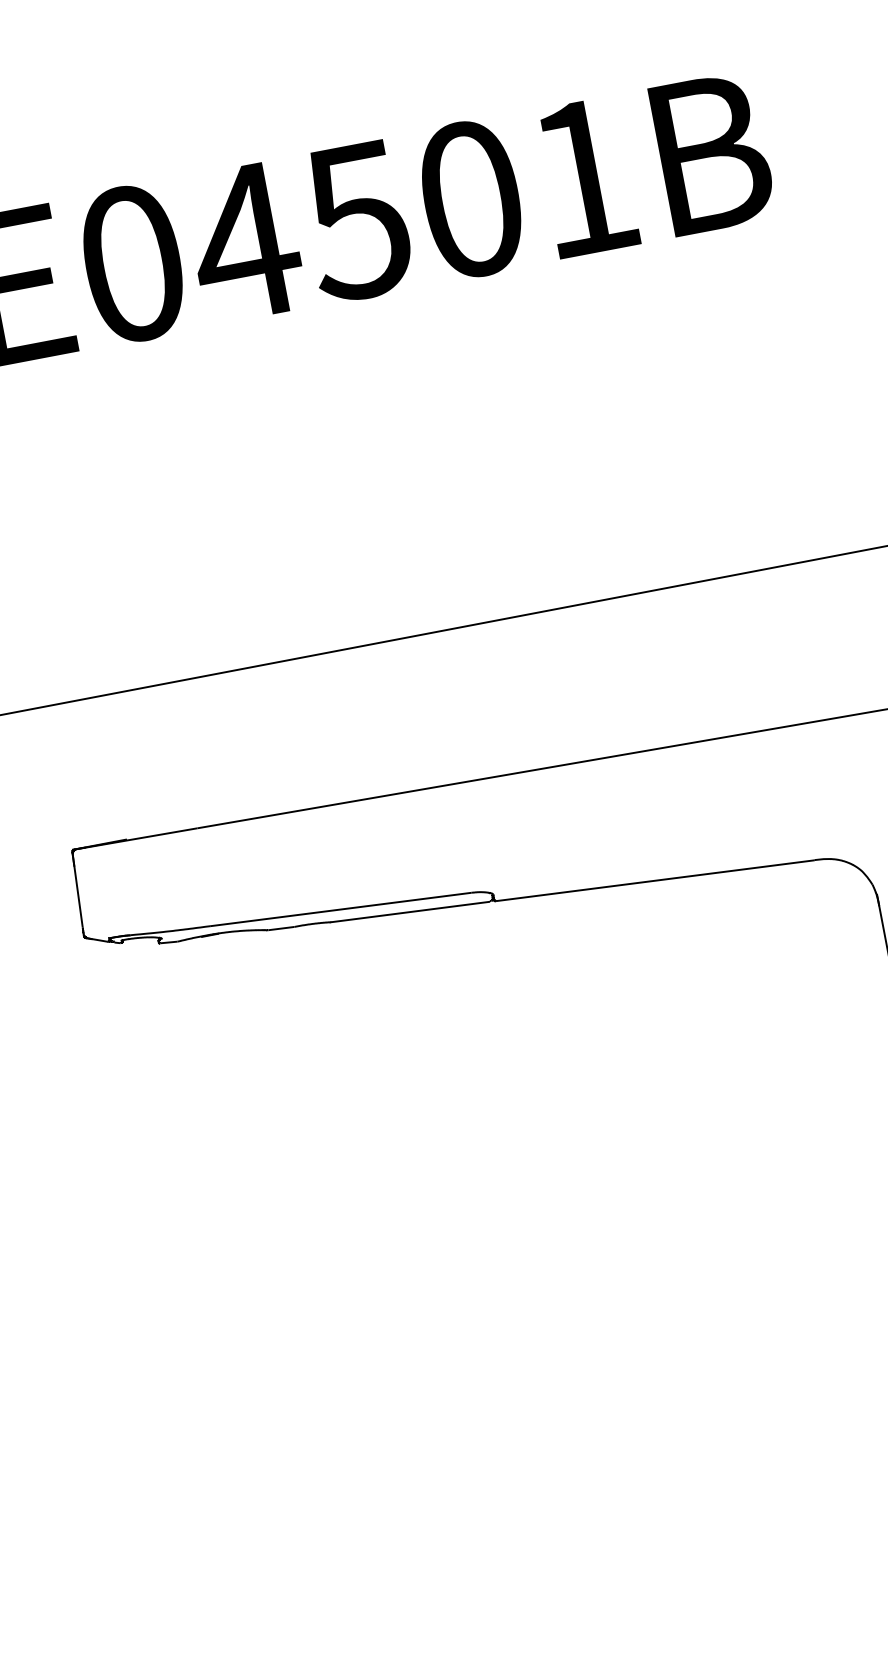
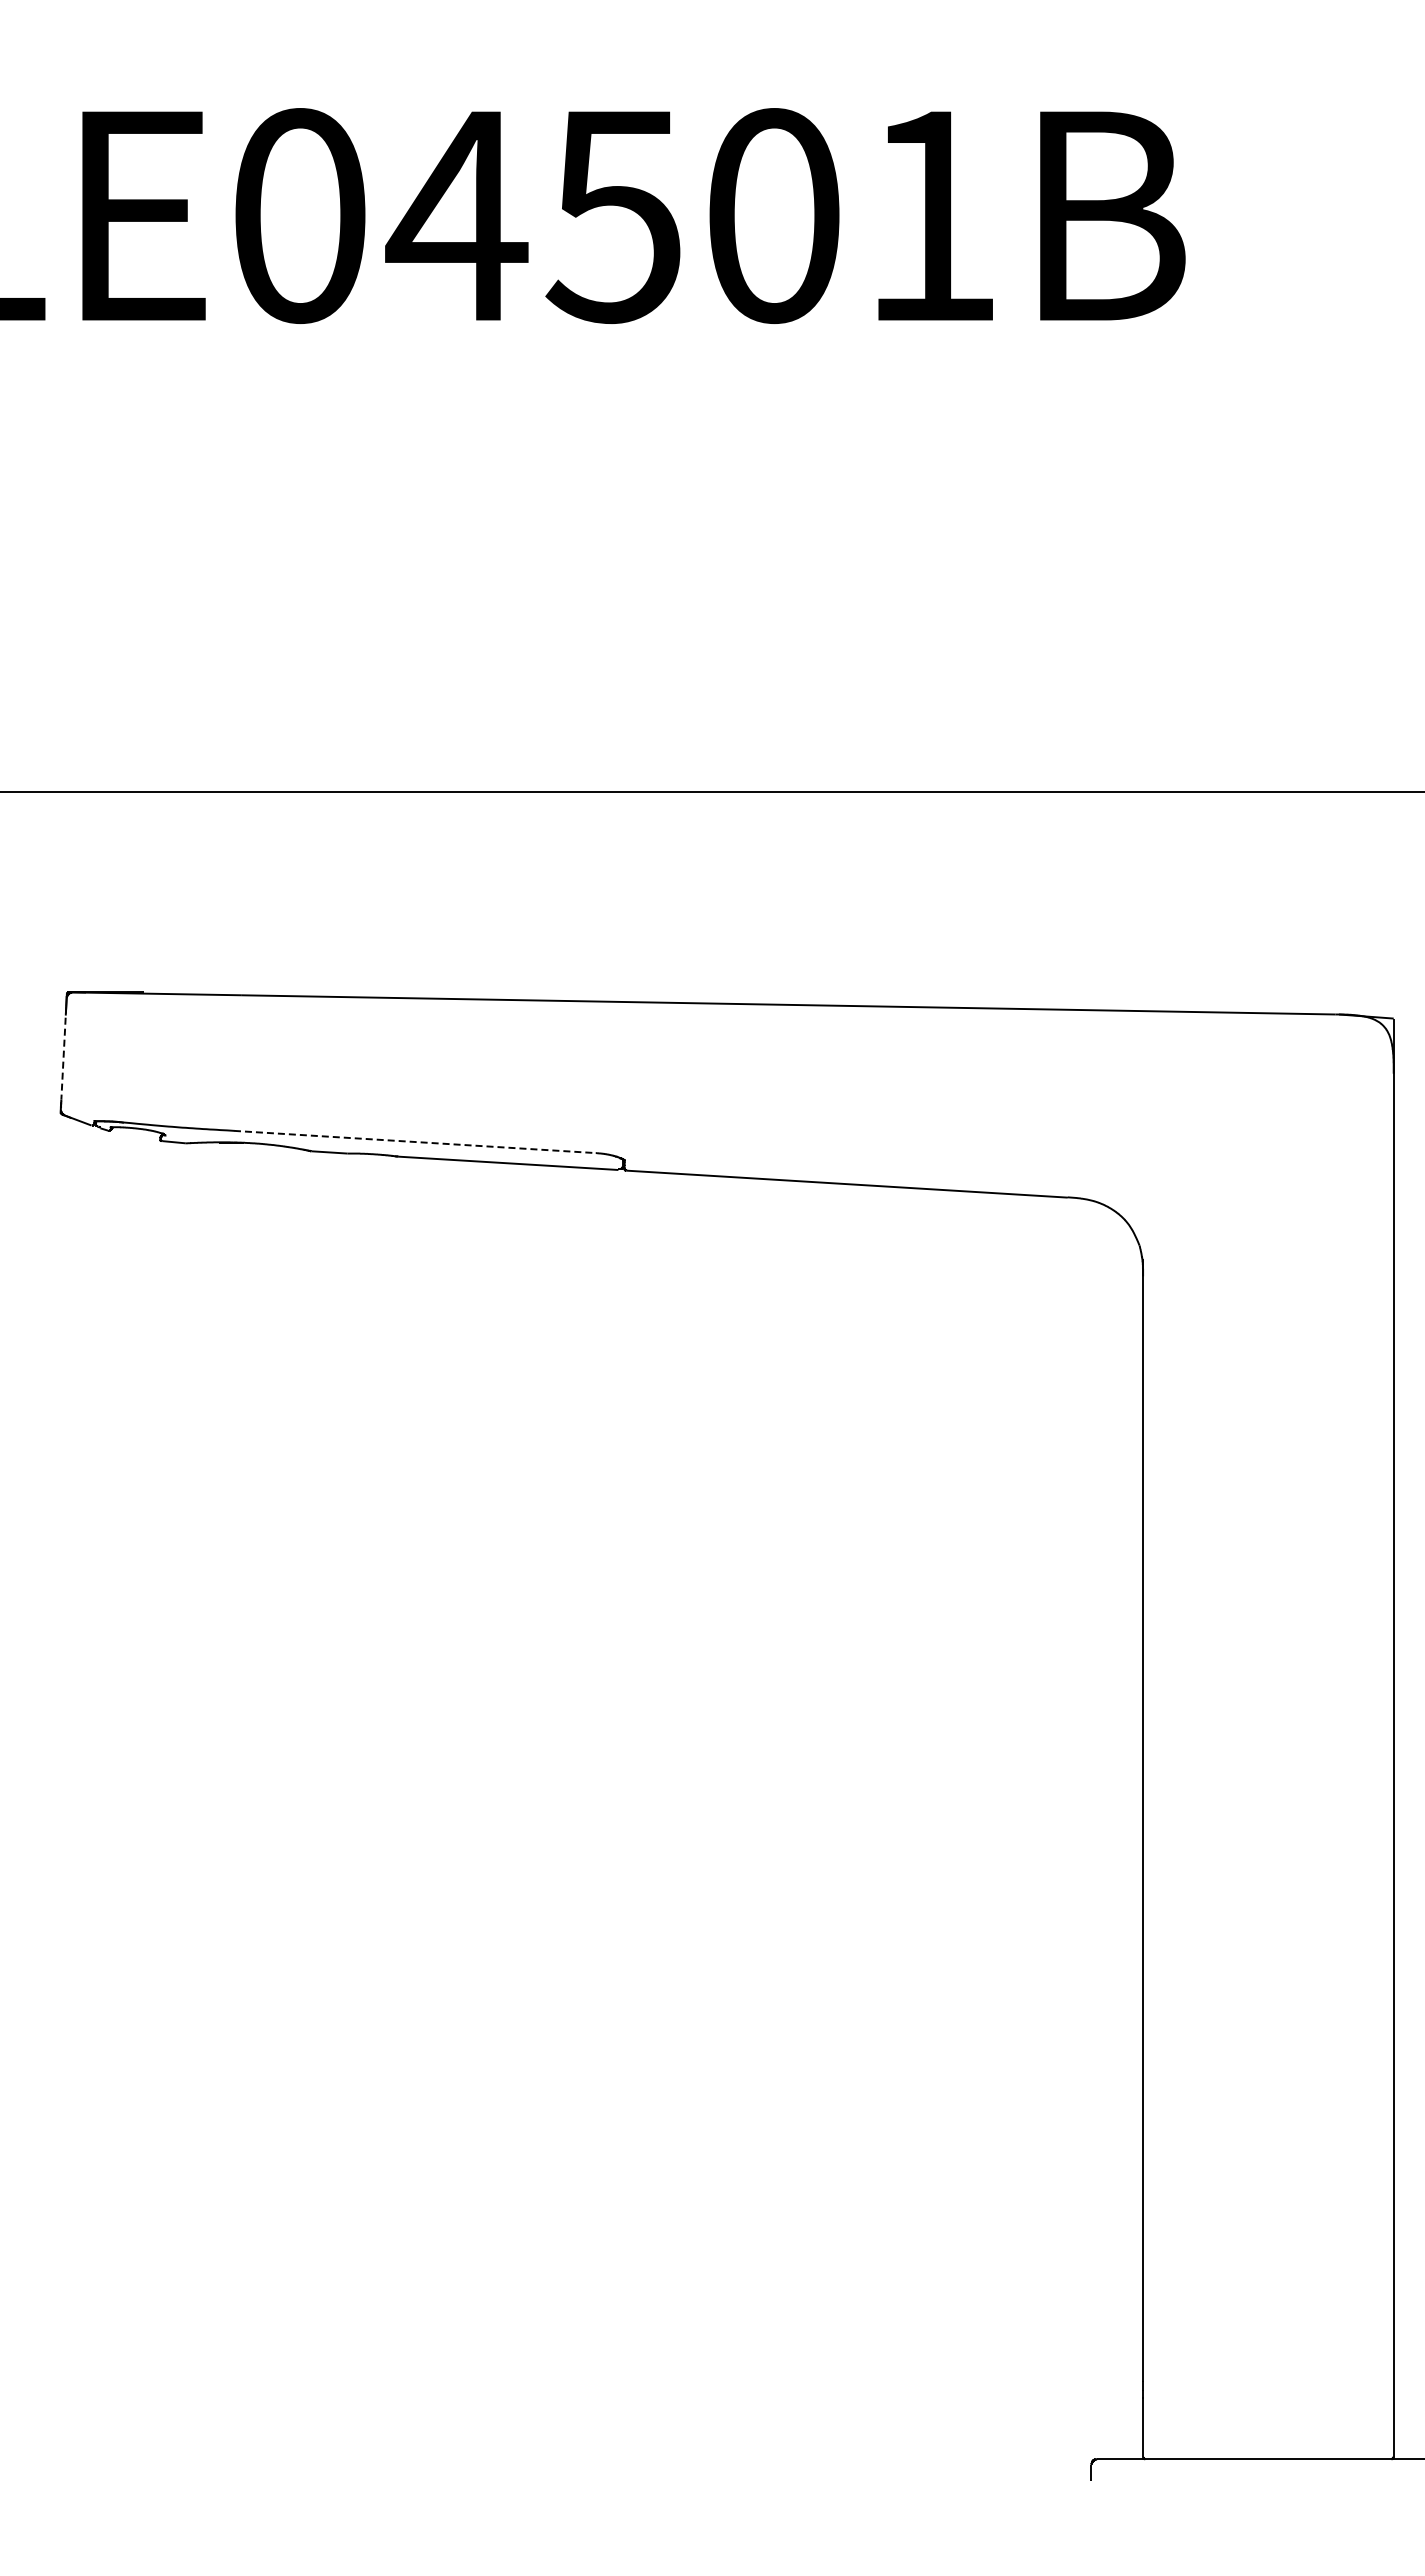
line: (77, 894) -> (63, 1053), solid -> dashed
line: (341, 909) -> (415, 1142), solid -> dashed

